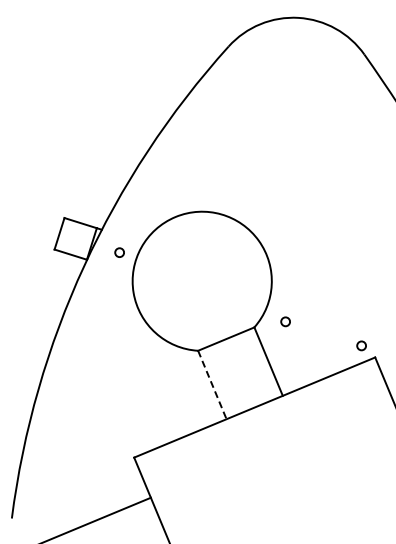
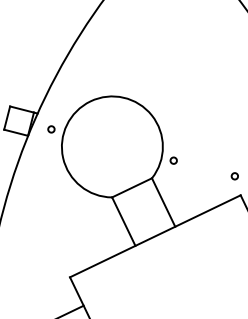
circle: (285, 321) -> (173, 160), moved
circle: (361, 345) -> (234, 176), moved
line: (212, 385) -> (123, 222), dashed -> solid

